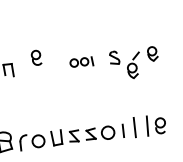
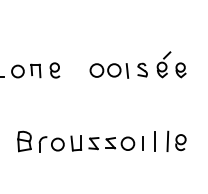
part: (36, 57) -> (54, 70), moved
part: (81, 62) -> (109, 70), size x1.67
part: (133, 65) -> (163, 64), moved

